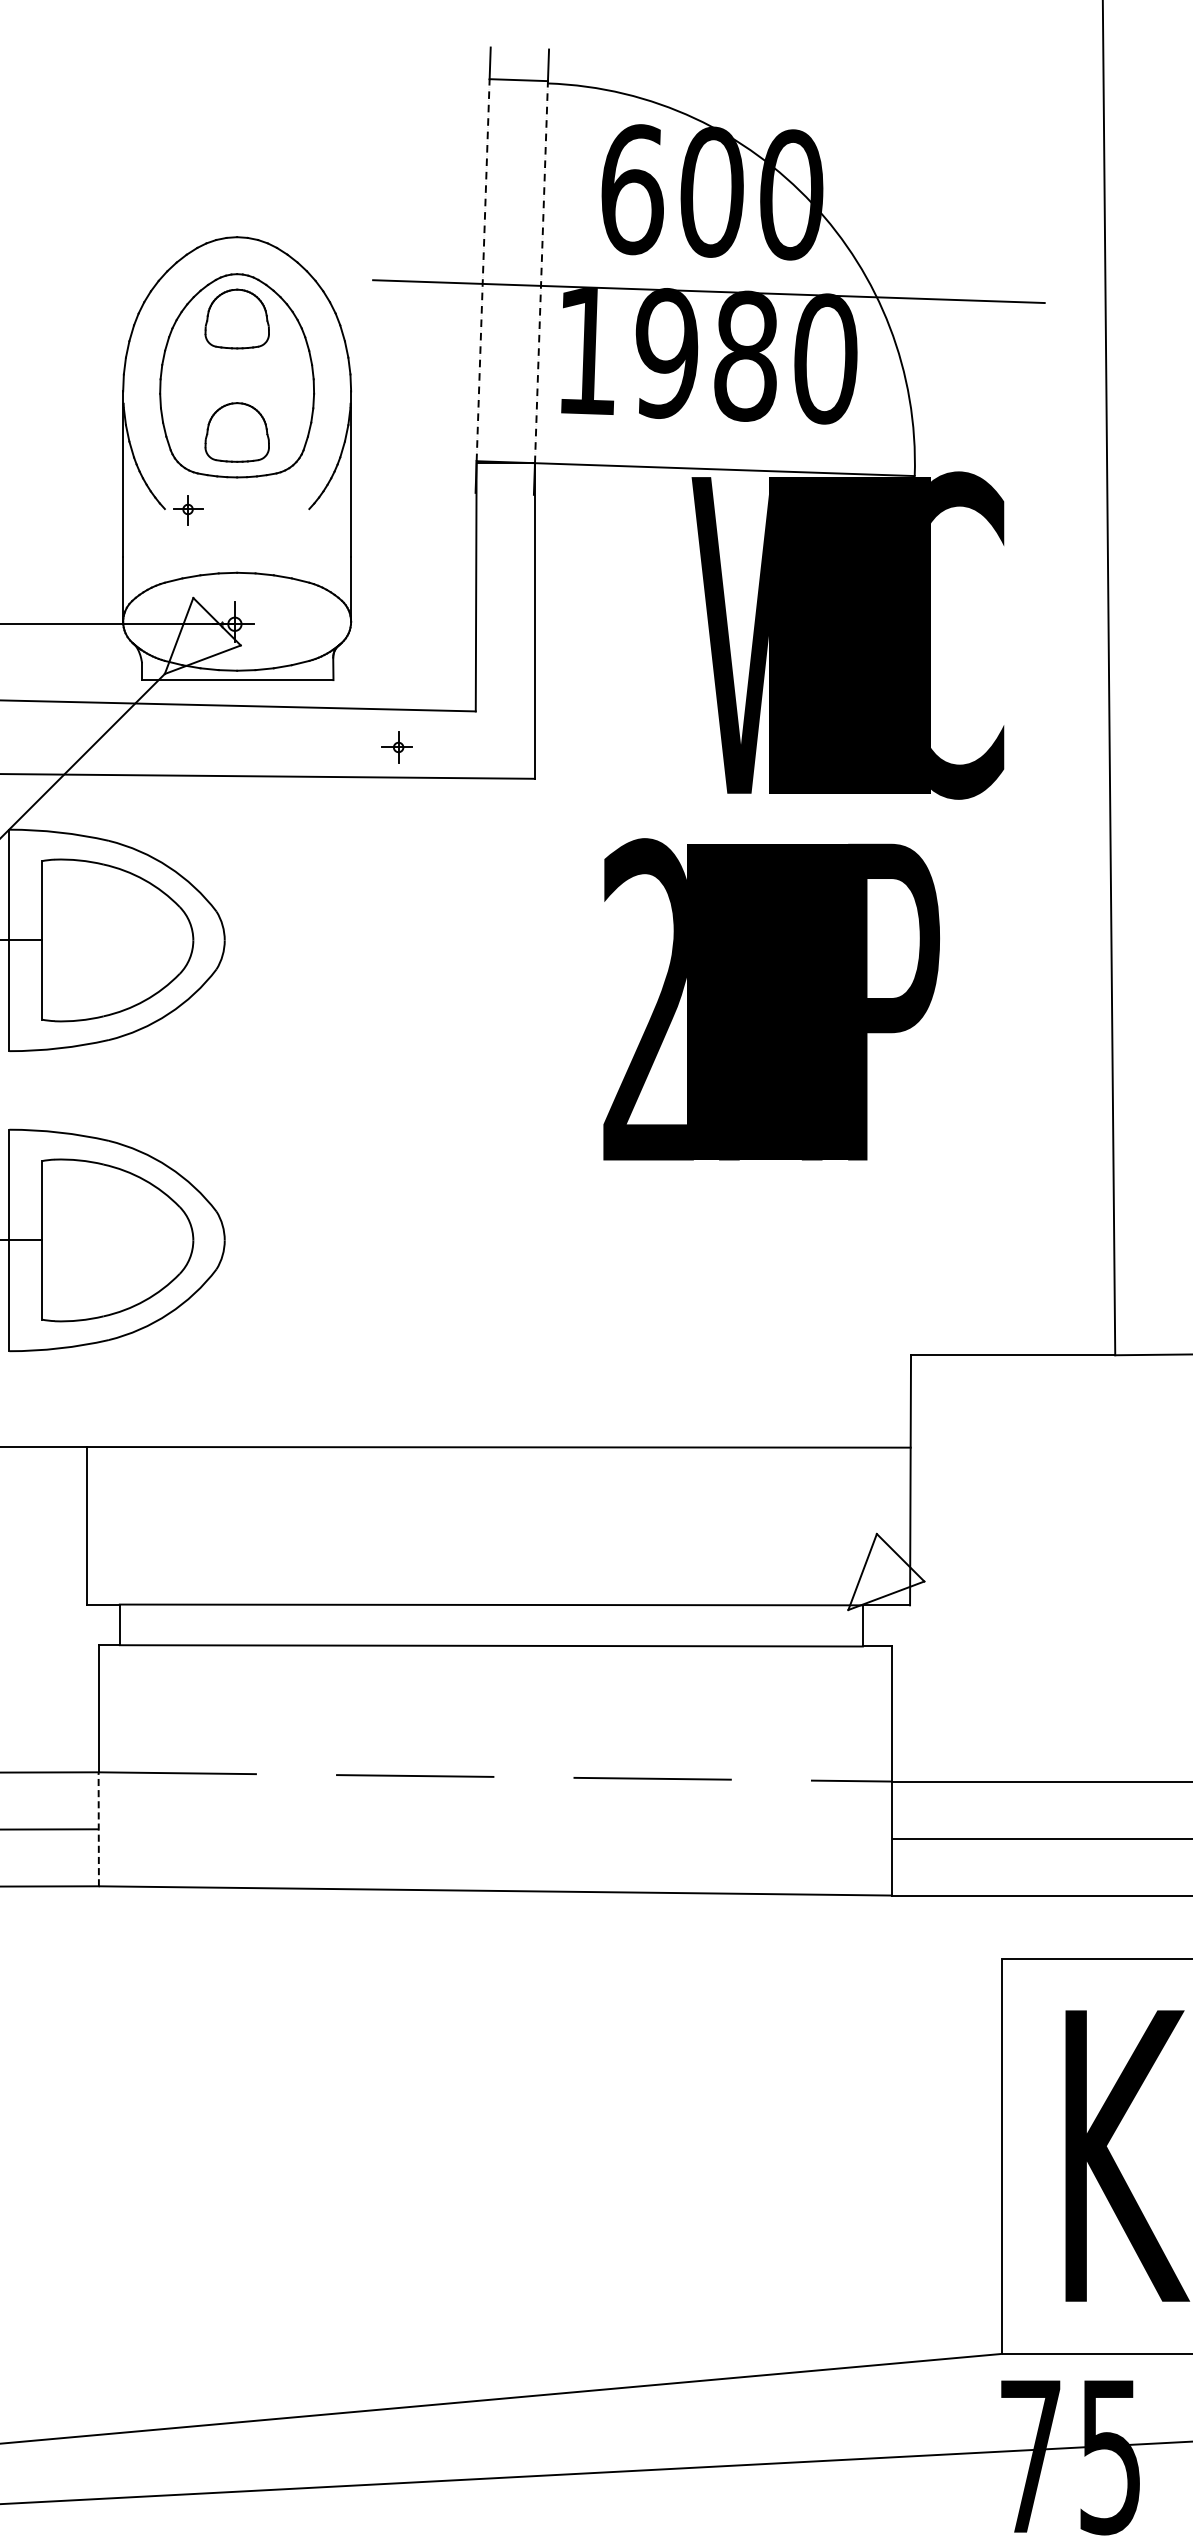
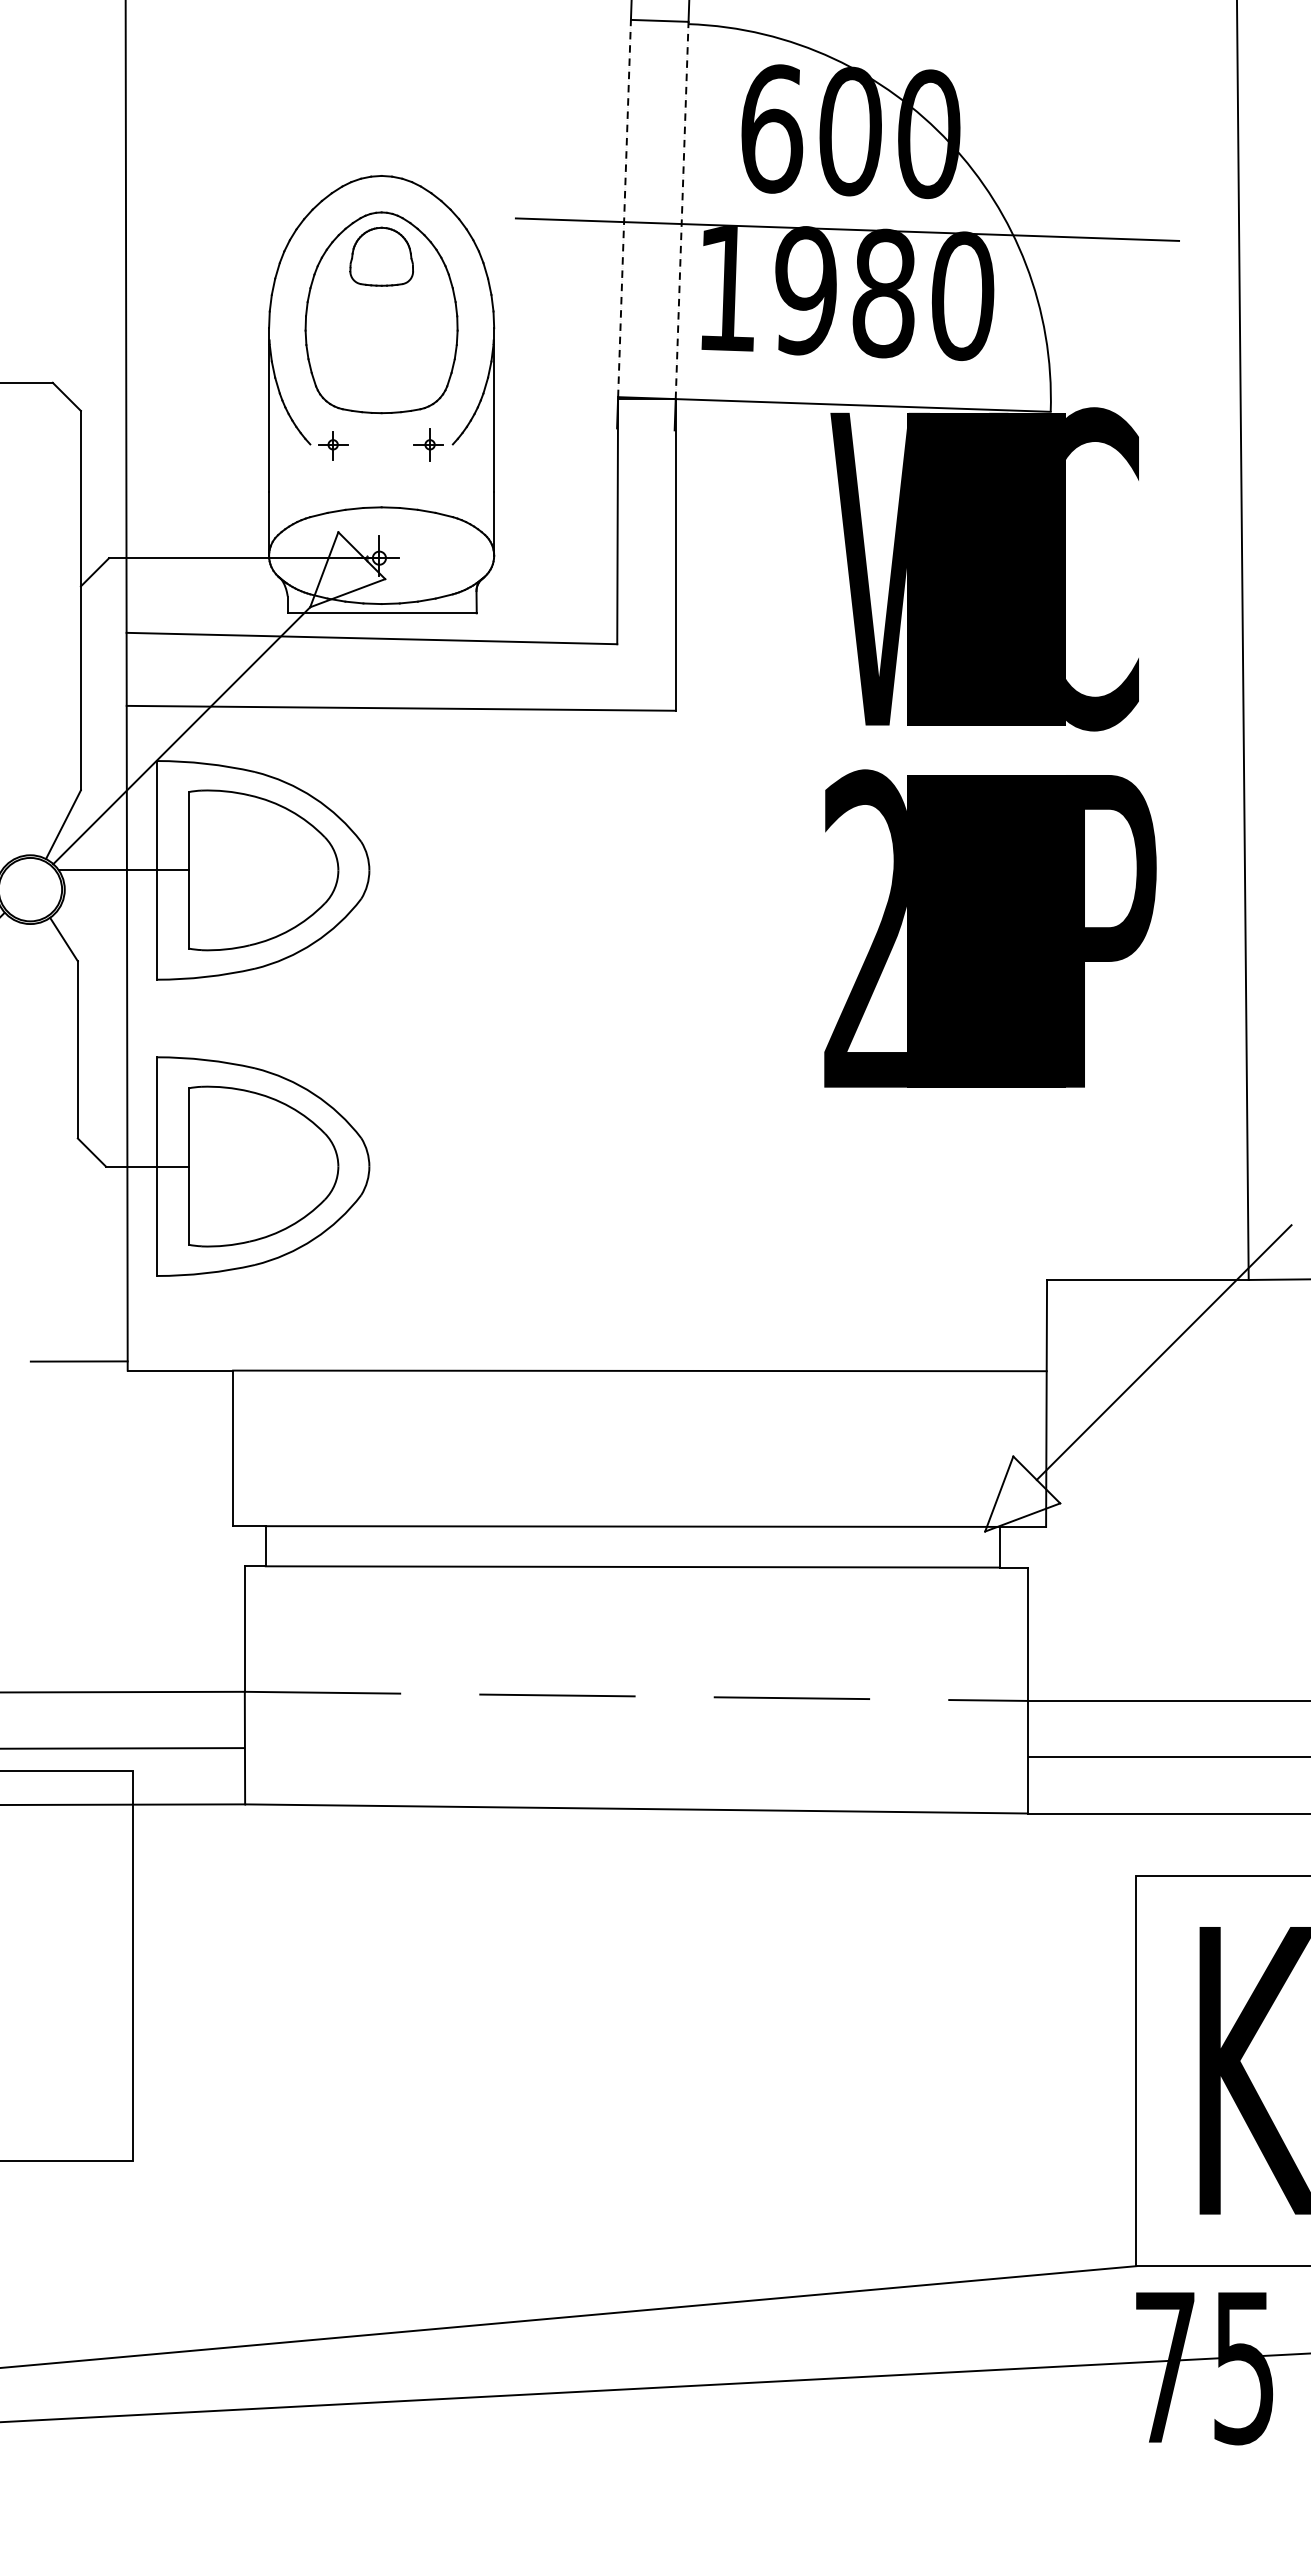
part: (237, 432) -> (381, 368), removed
part: (397, 747) -> (428, 444), moved
text: (771, 999) -> (990, 928), moved
line: (1028, 1428) -> (1163, 1352), added
line: (98, 1828) -> (244, 1747), dashed -> solid

